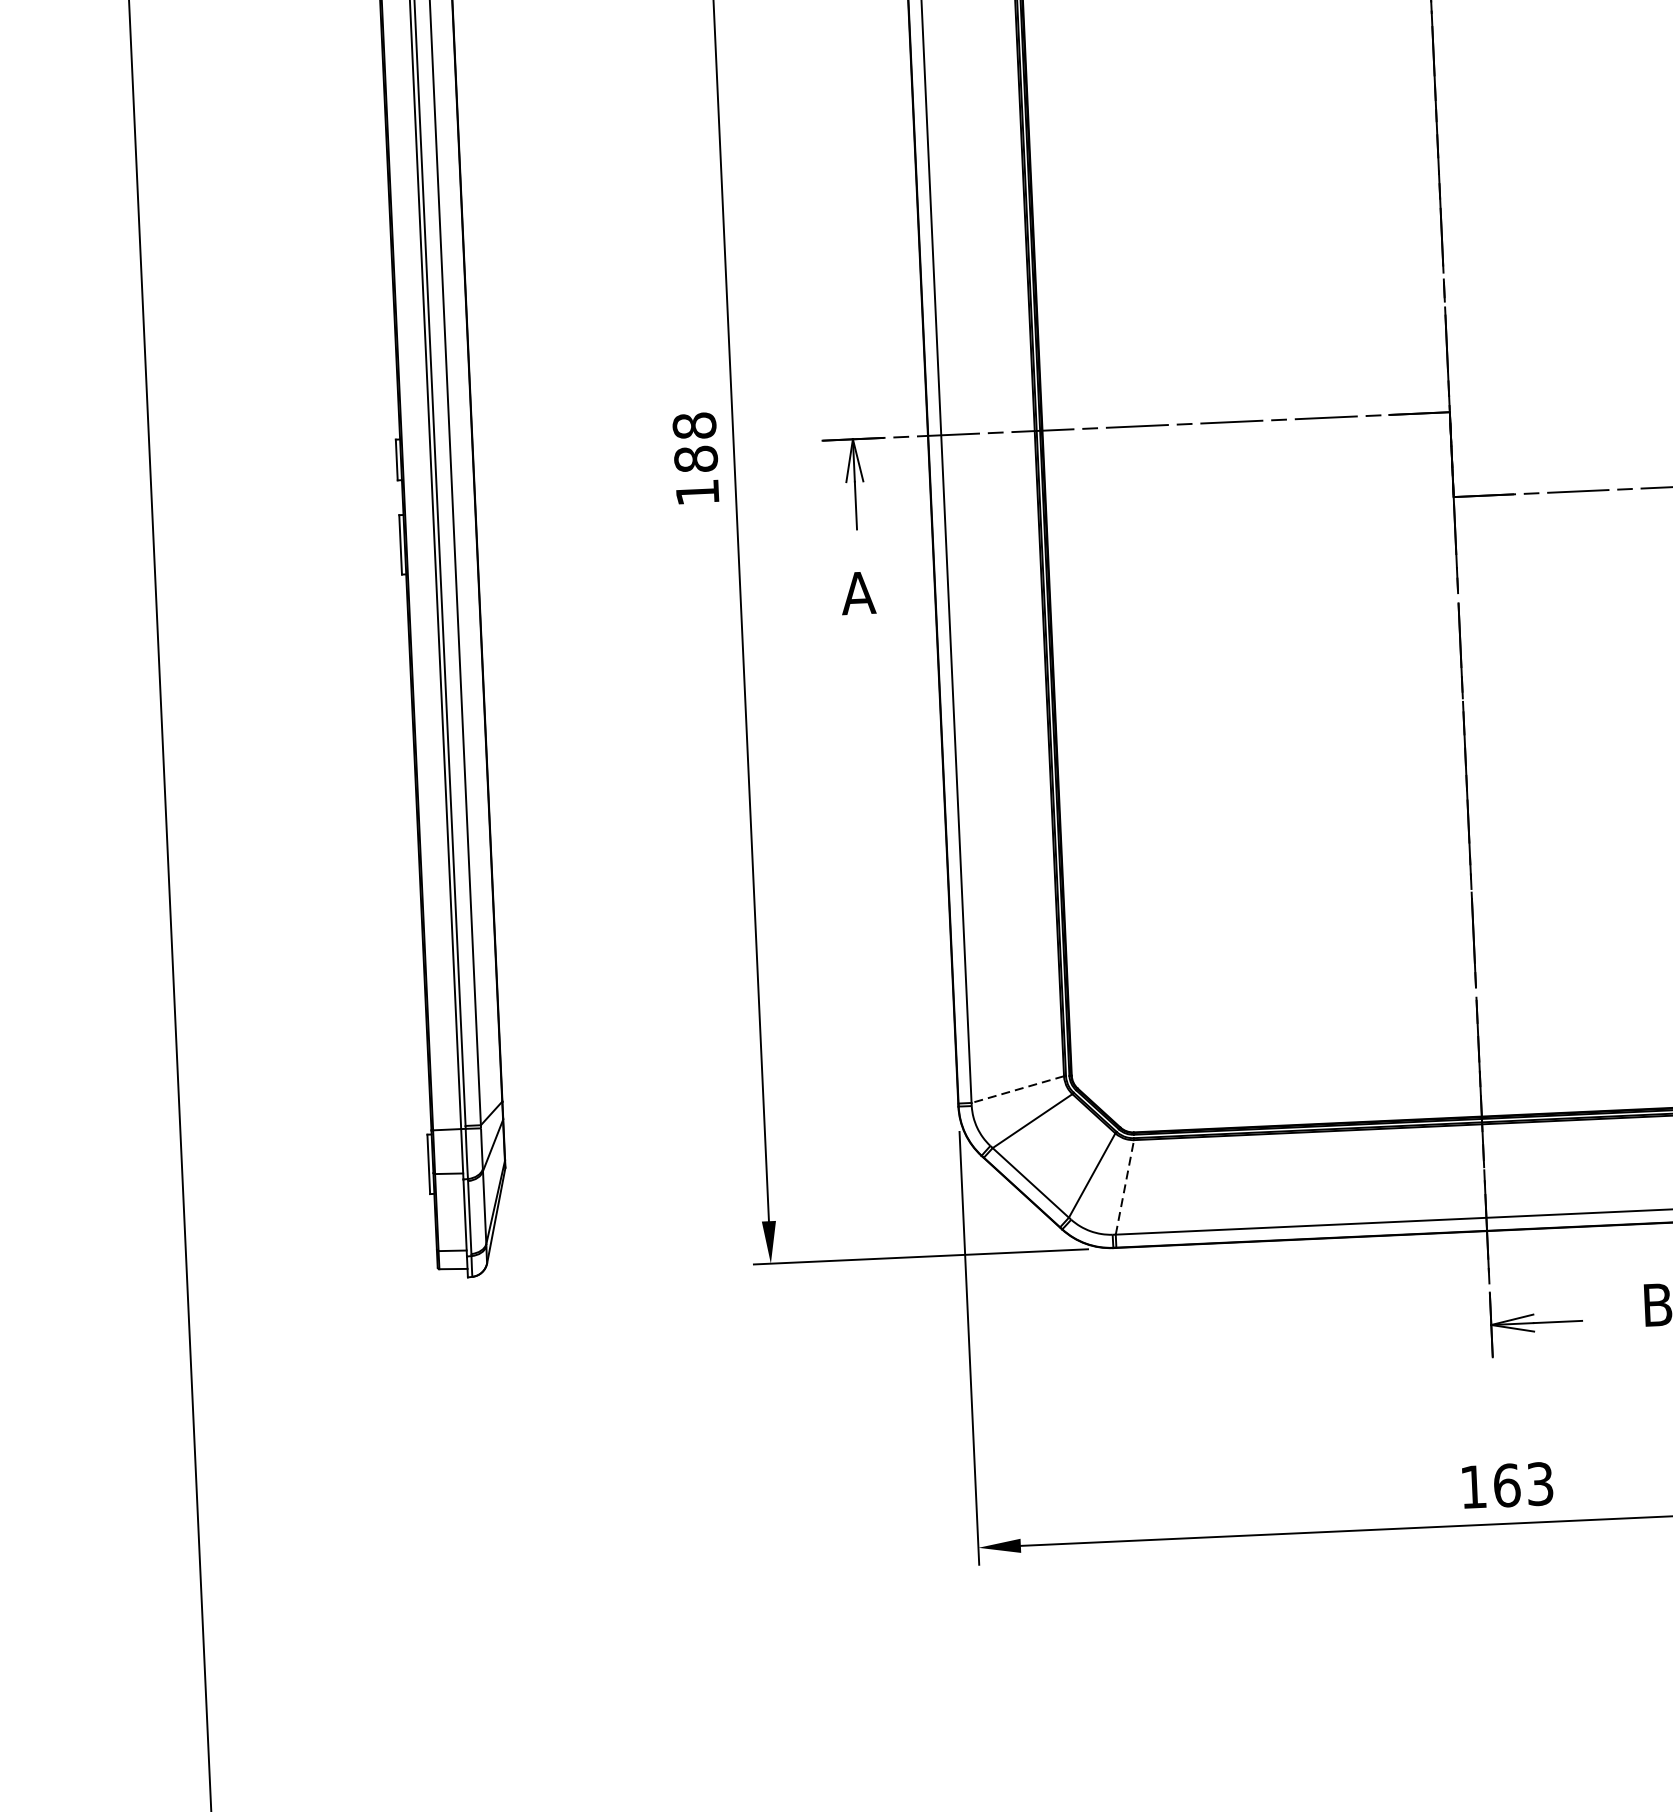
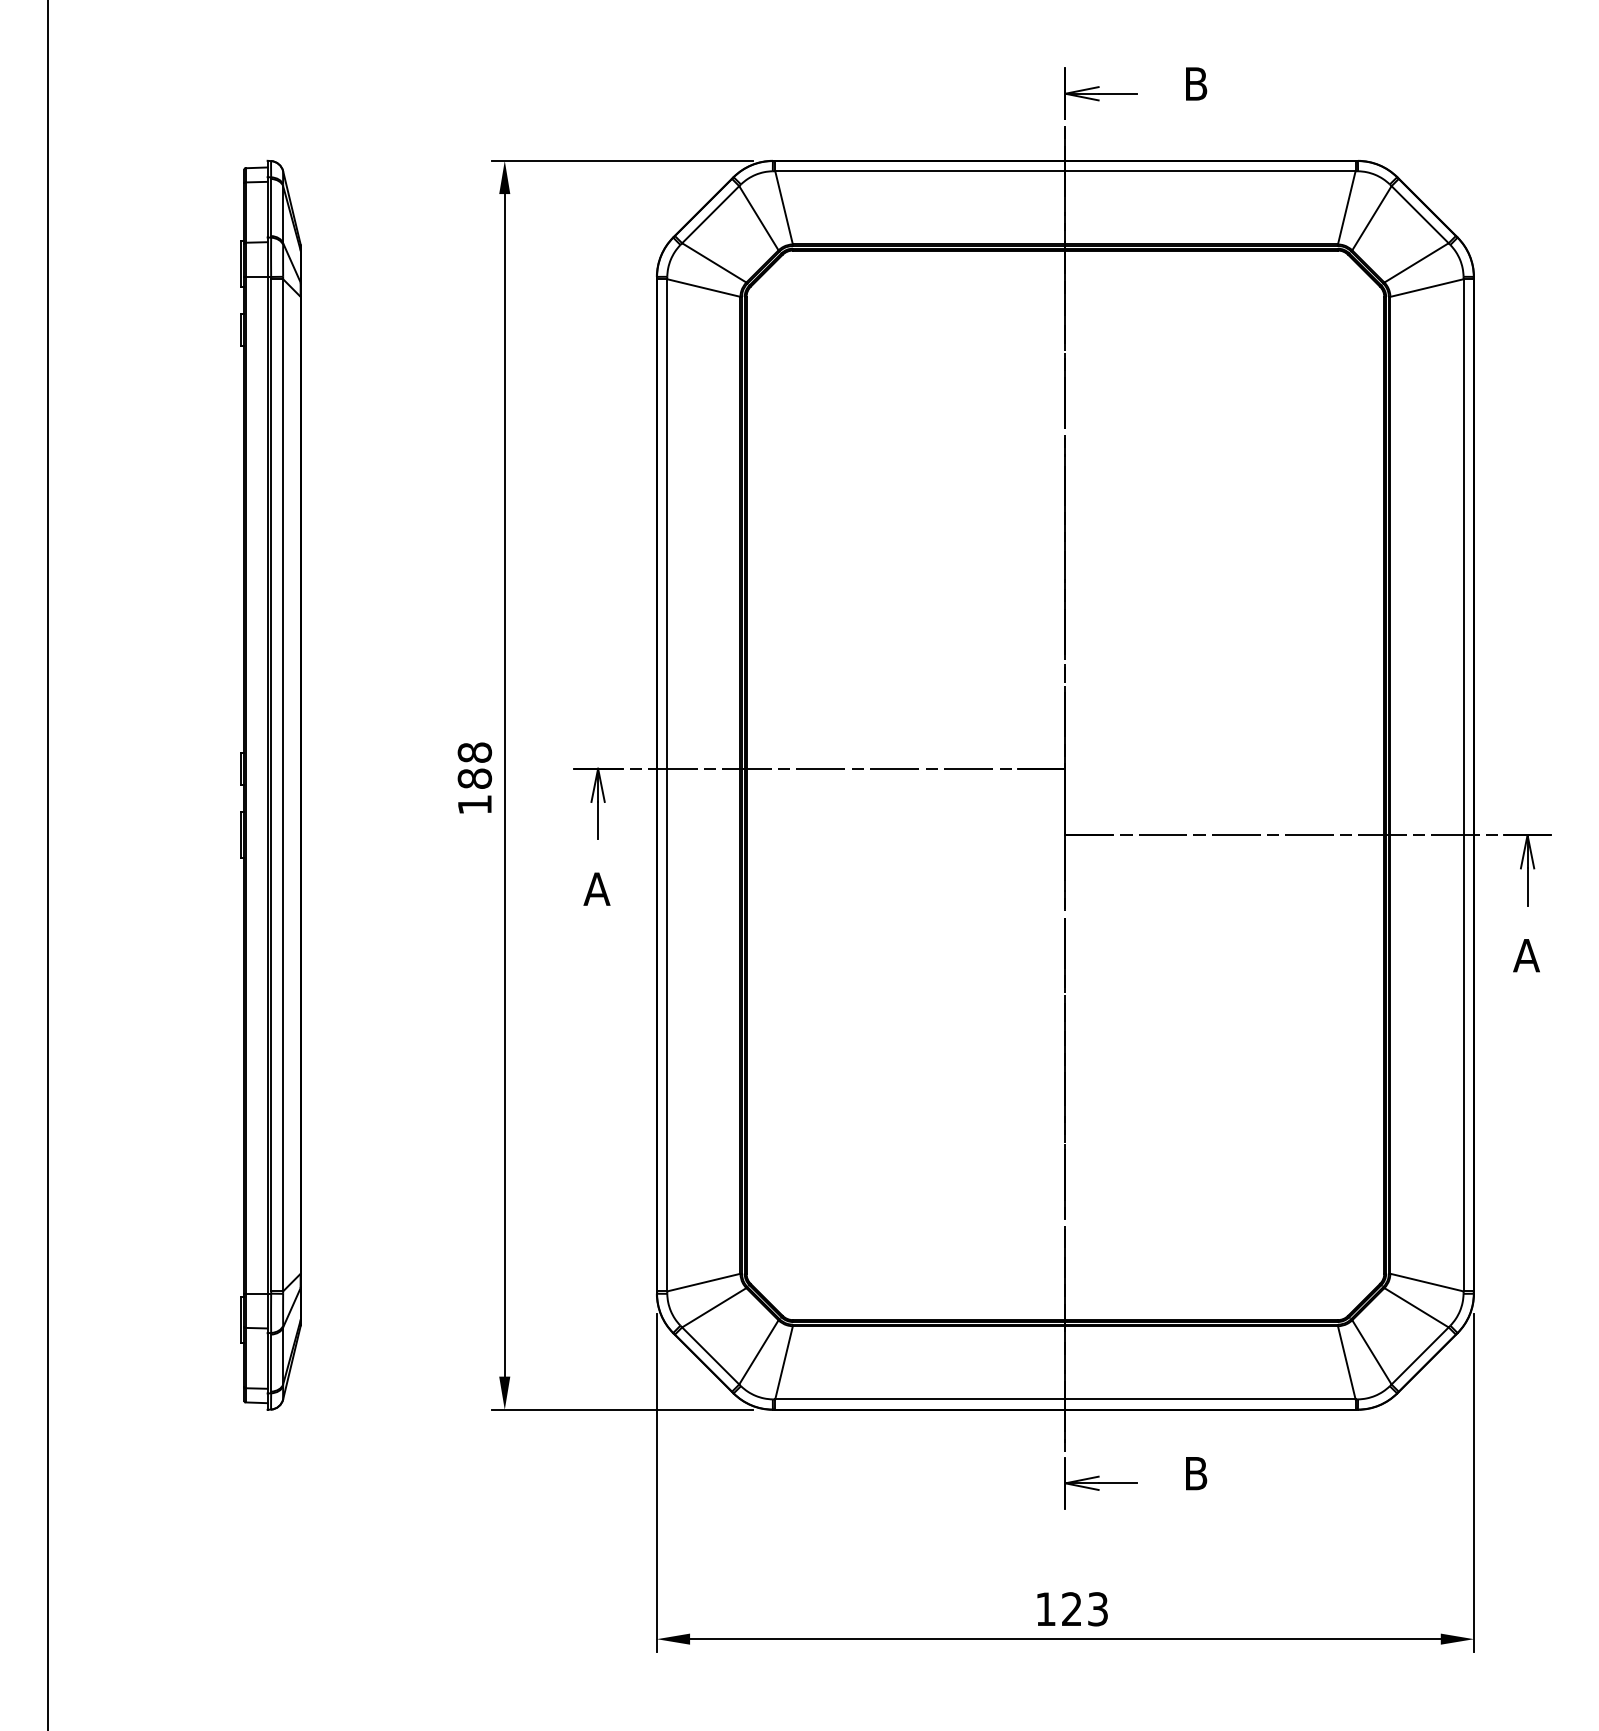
line: (1017, 1089) -> (703, 1282), dashed -> solid
line: (1125, 1186) -> (784, 1362), dashed -> solid
text: (1507, 1485) -> (1072, 1609), 163 -> 123

